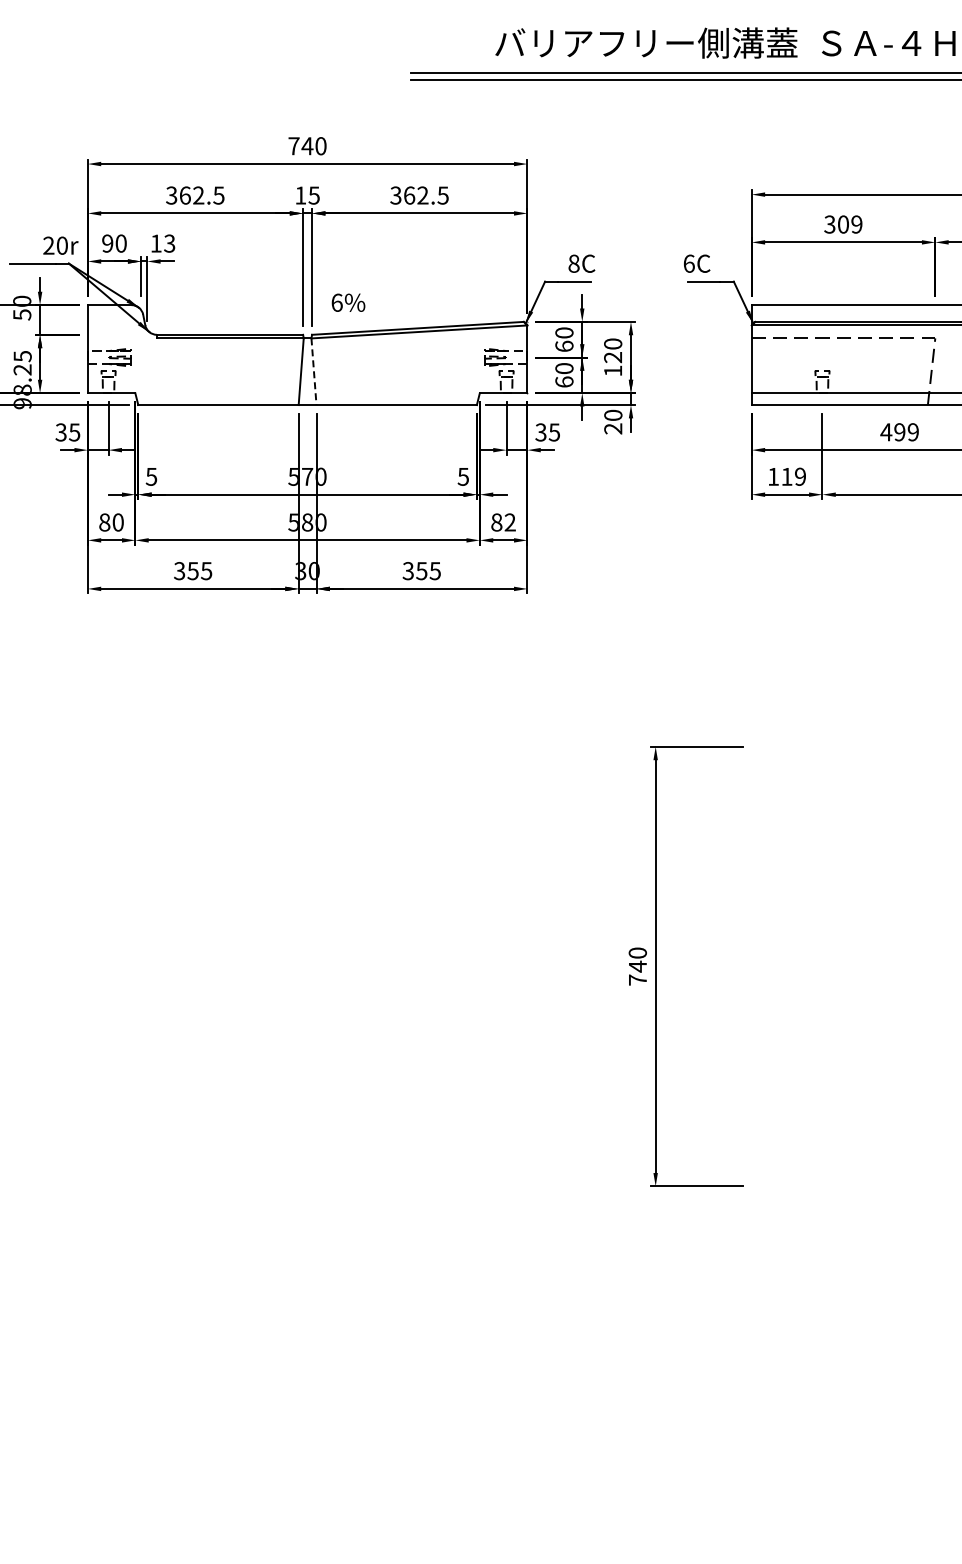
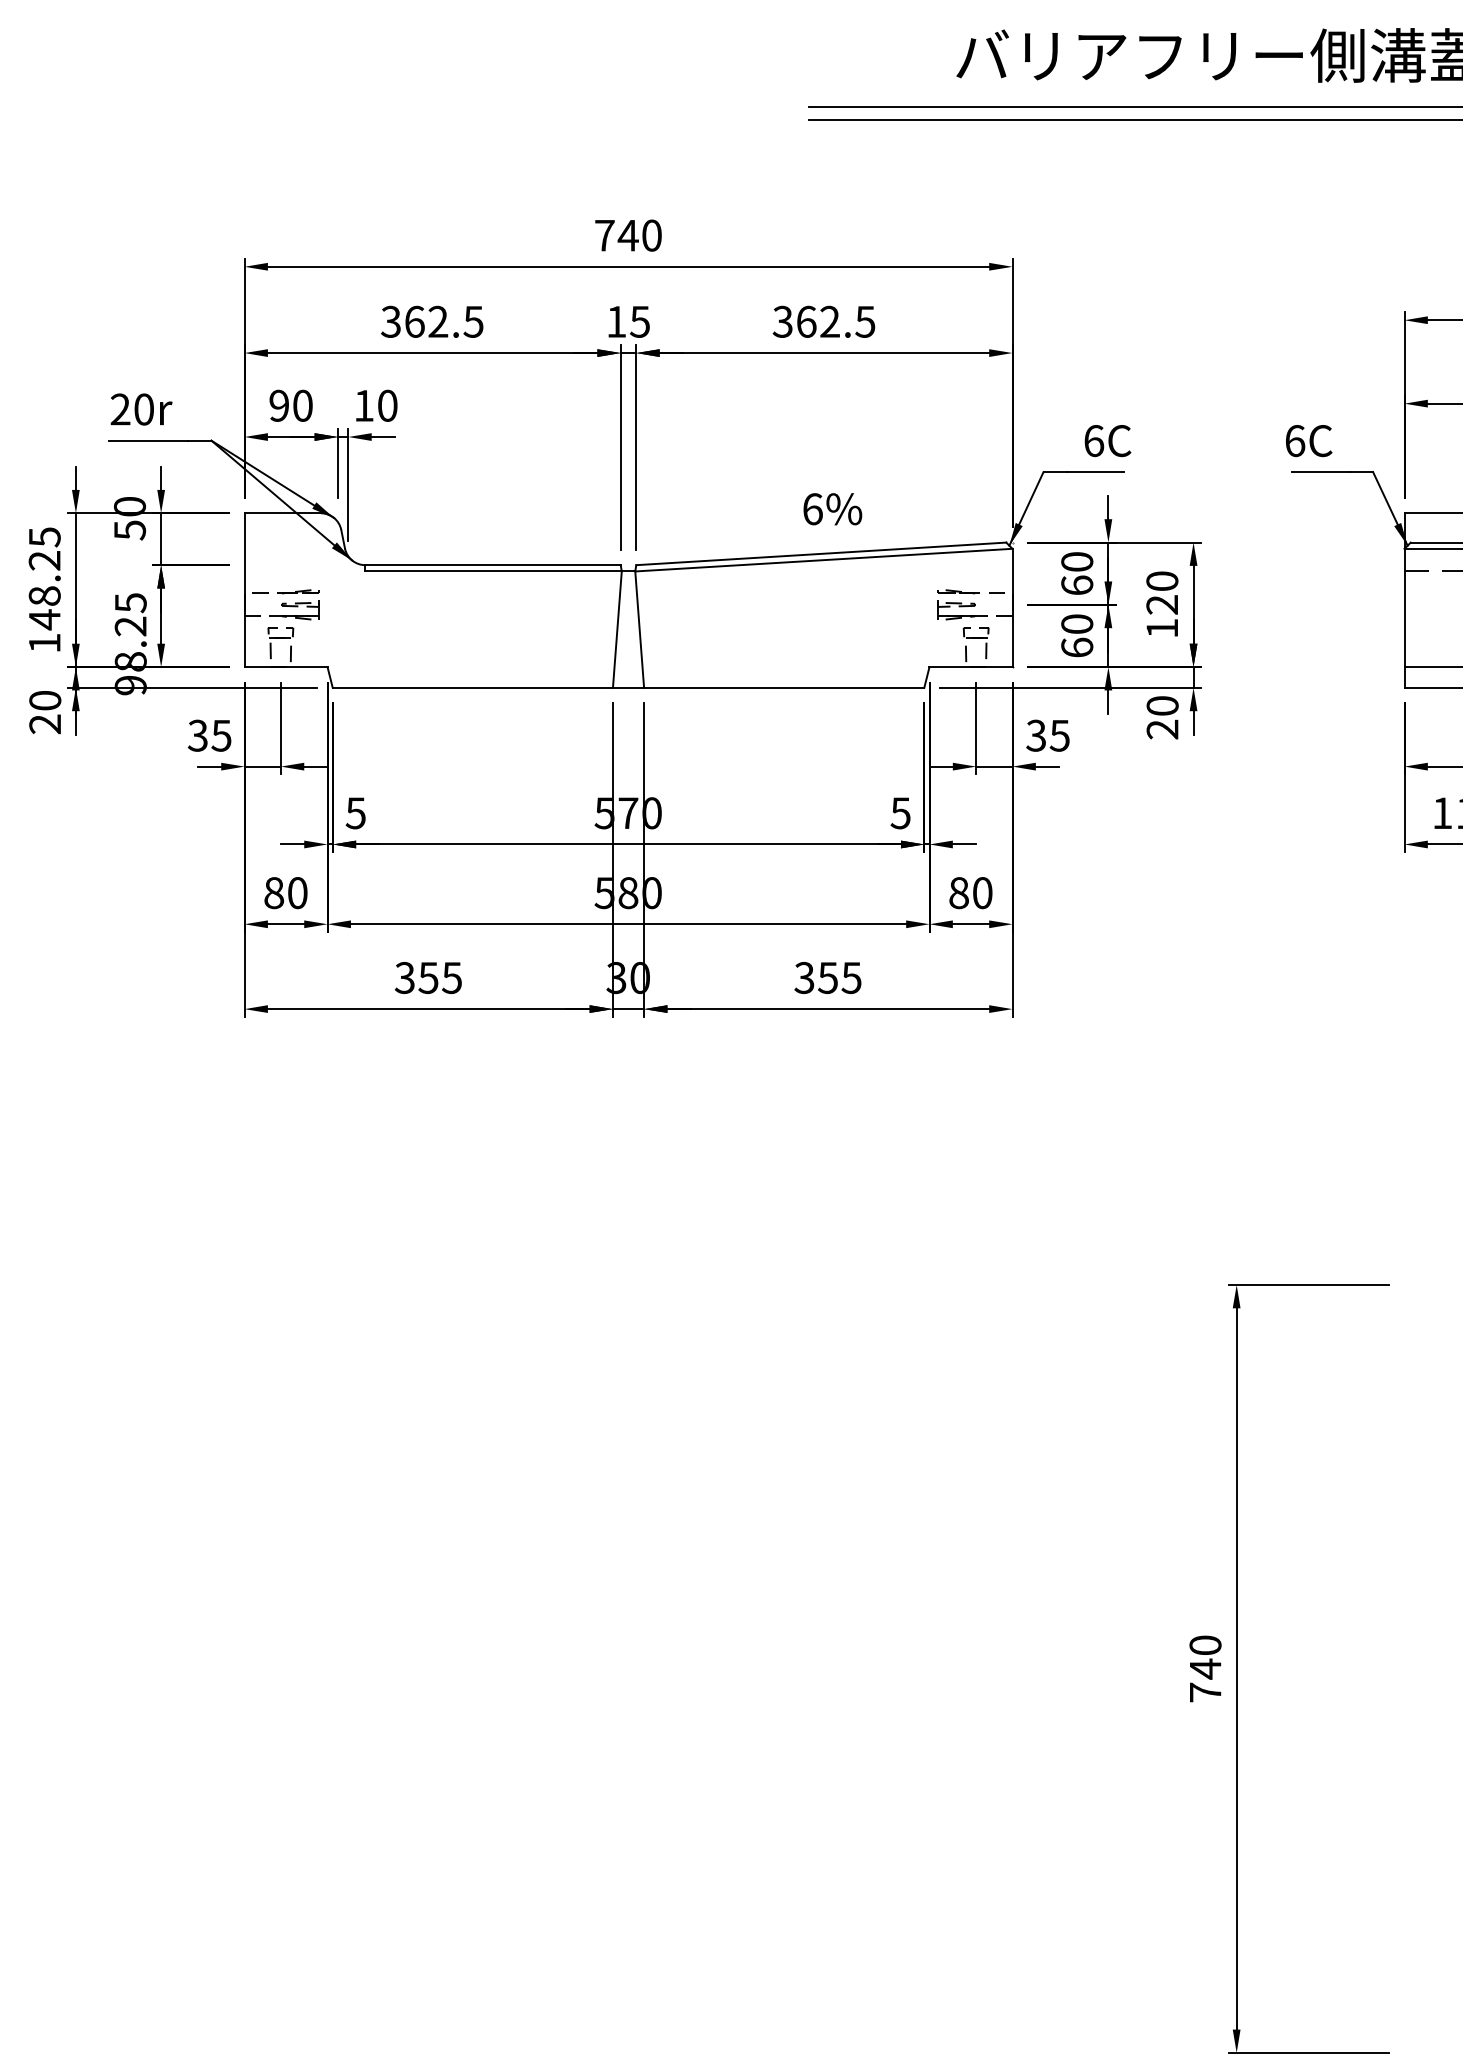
text: (169, 243) -> (387, 405), 13 -> 10
text: (60, 245) -> (140, 409), moved
text: (573, 263) -> (1093, 440), 8C -> 6C
text: (348, 302) -> (832, 508), moved
line: (314, 372) -> (640, 630), dashed -> solid
text: (509, 522) -> (981, 893), 82 -> 80

